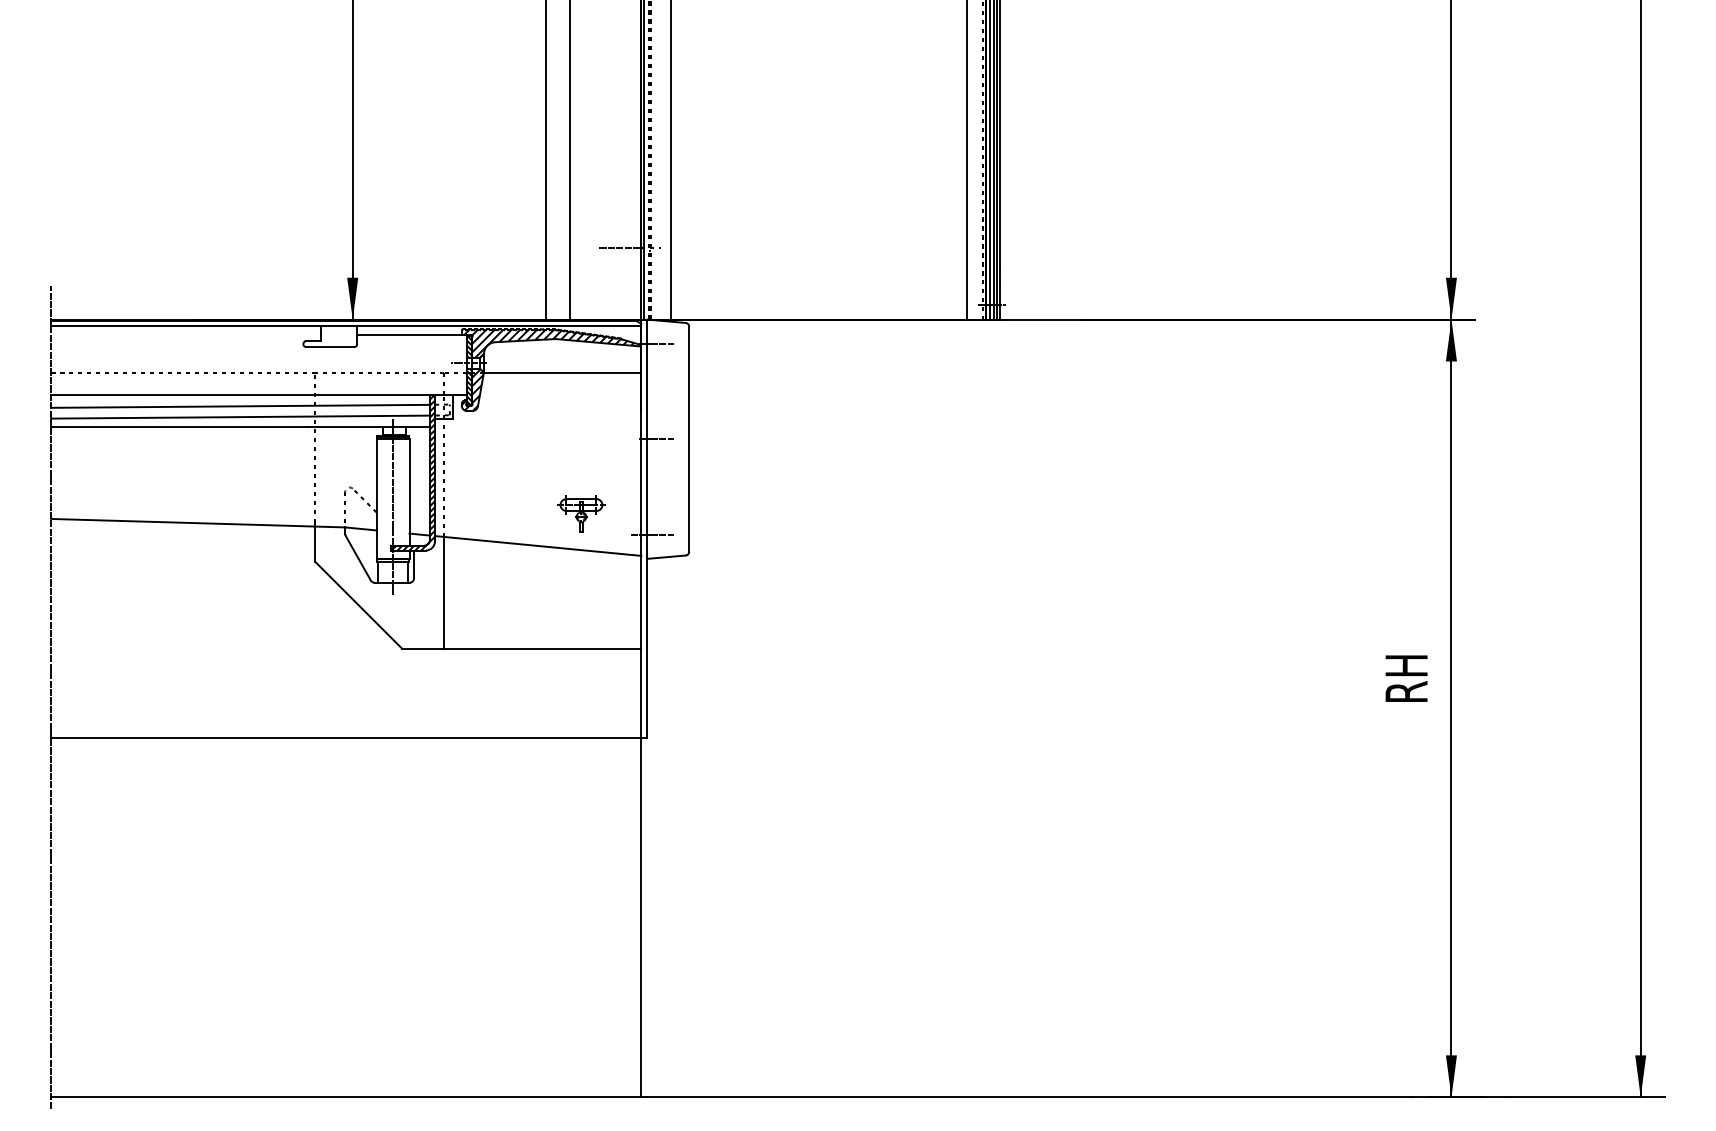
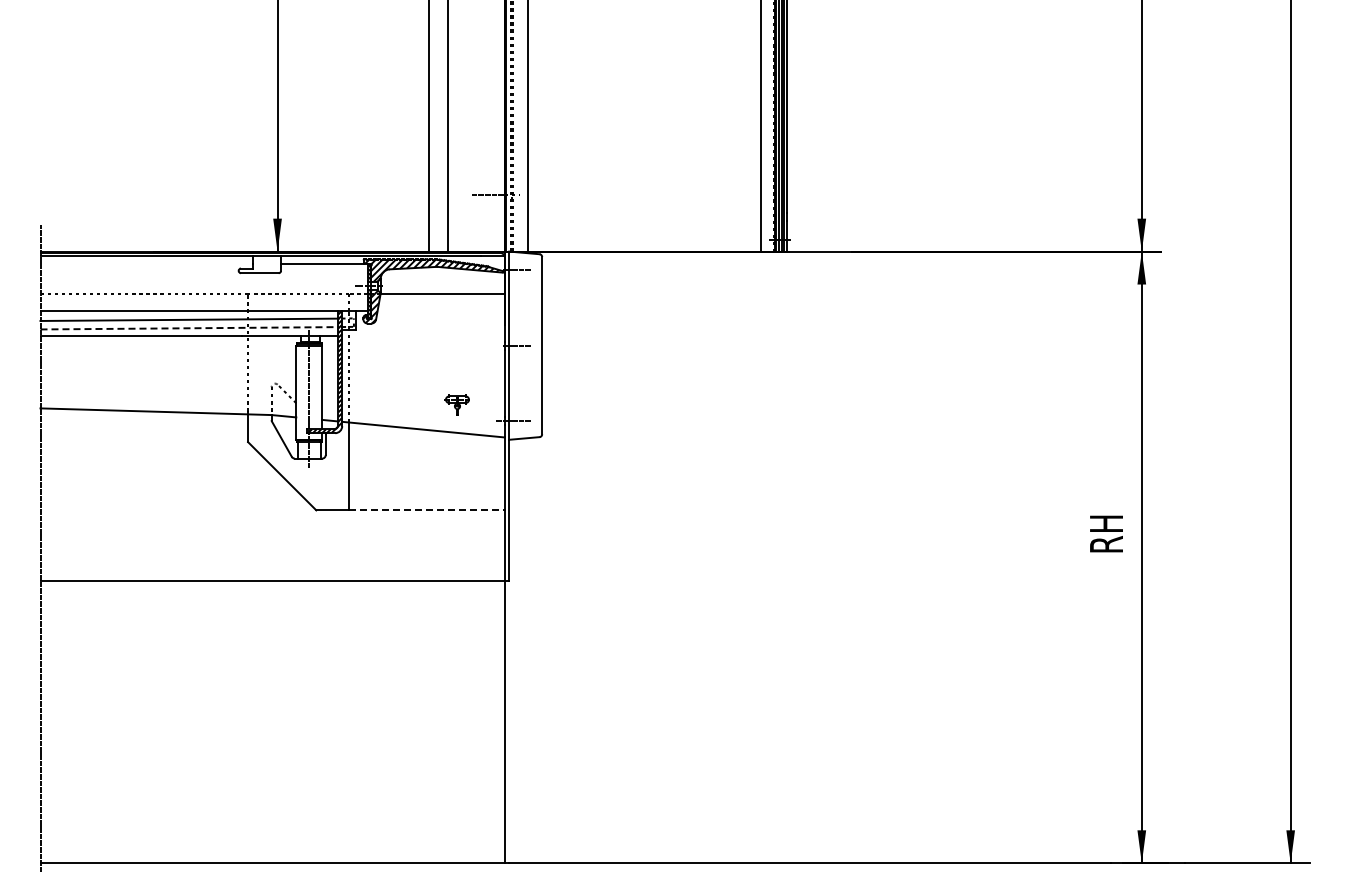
line: (240, 417) -> (189, 328), solid -> dashed
part: (581, 514) -> (457, 404), size x0.7
line: (542, 648) -> (426, 510), solid -> dashed

